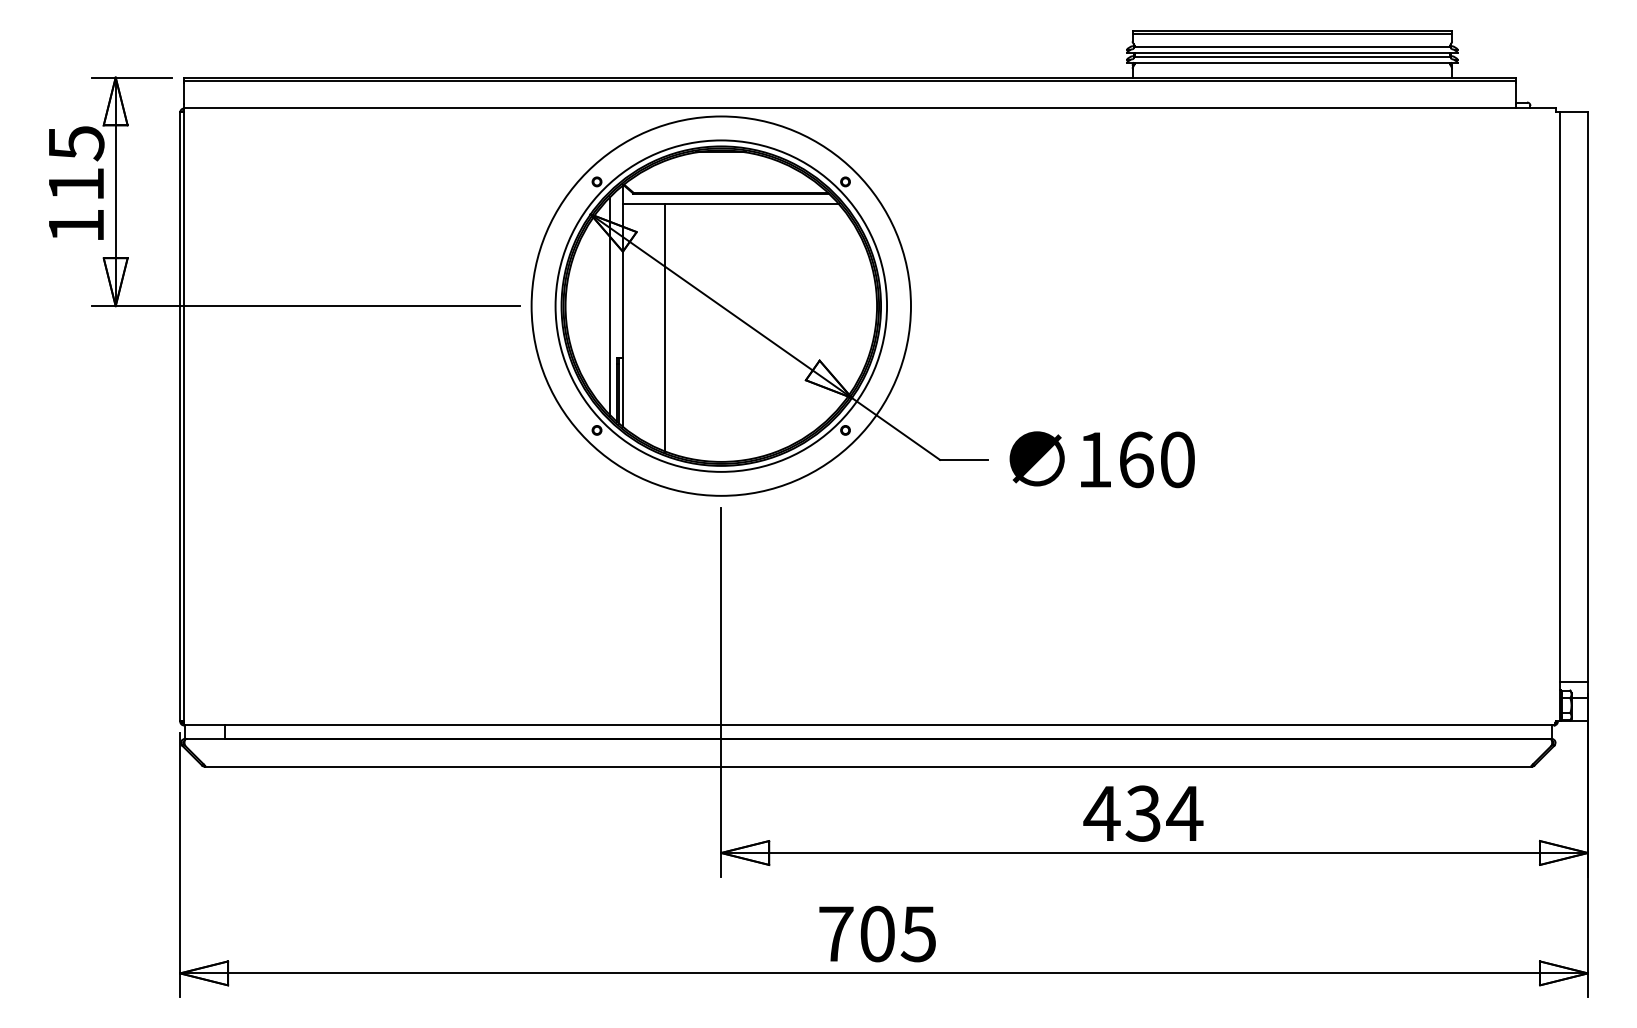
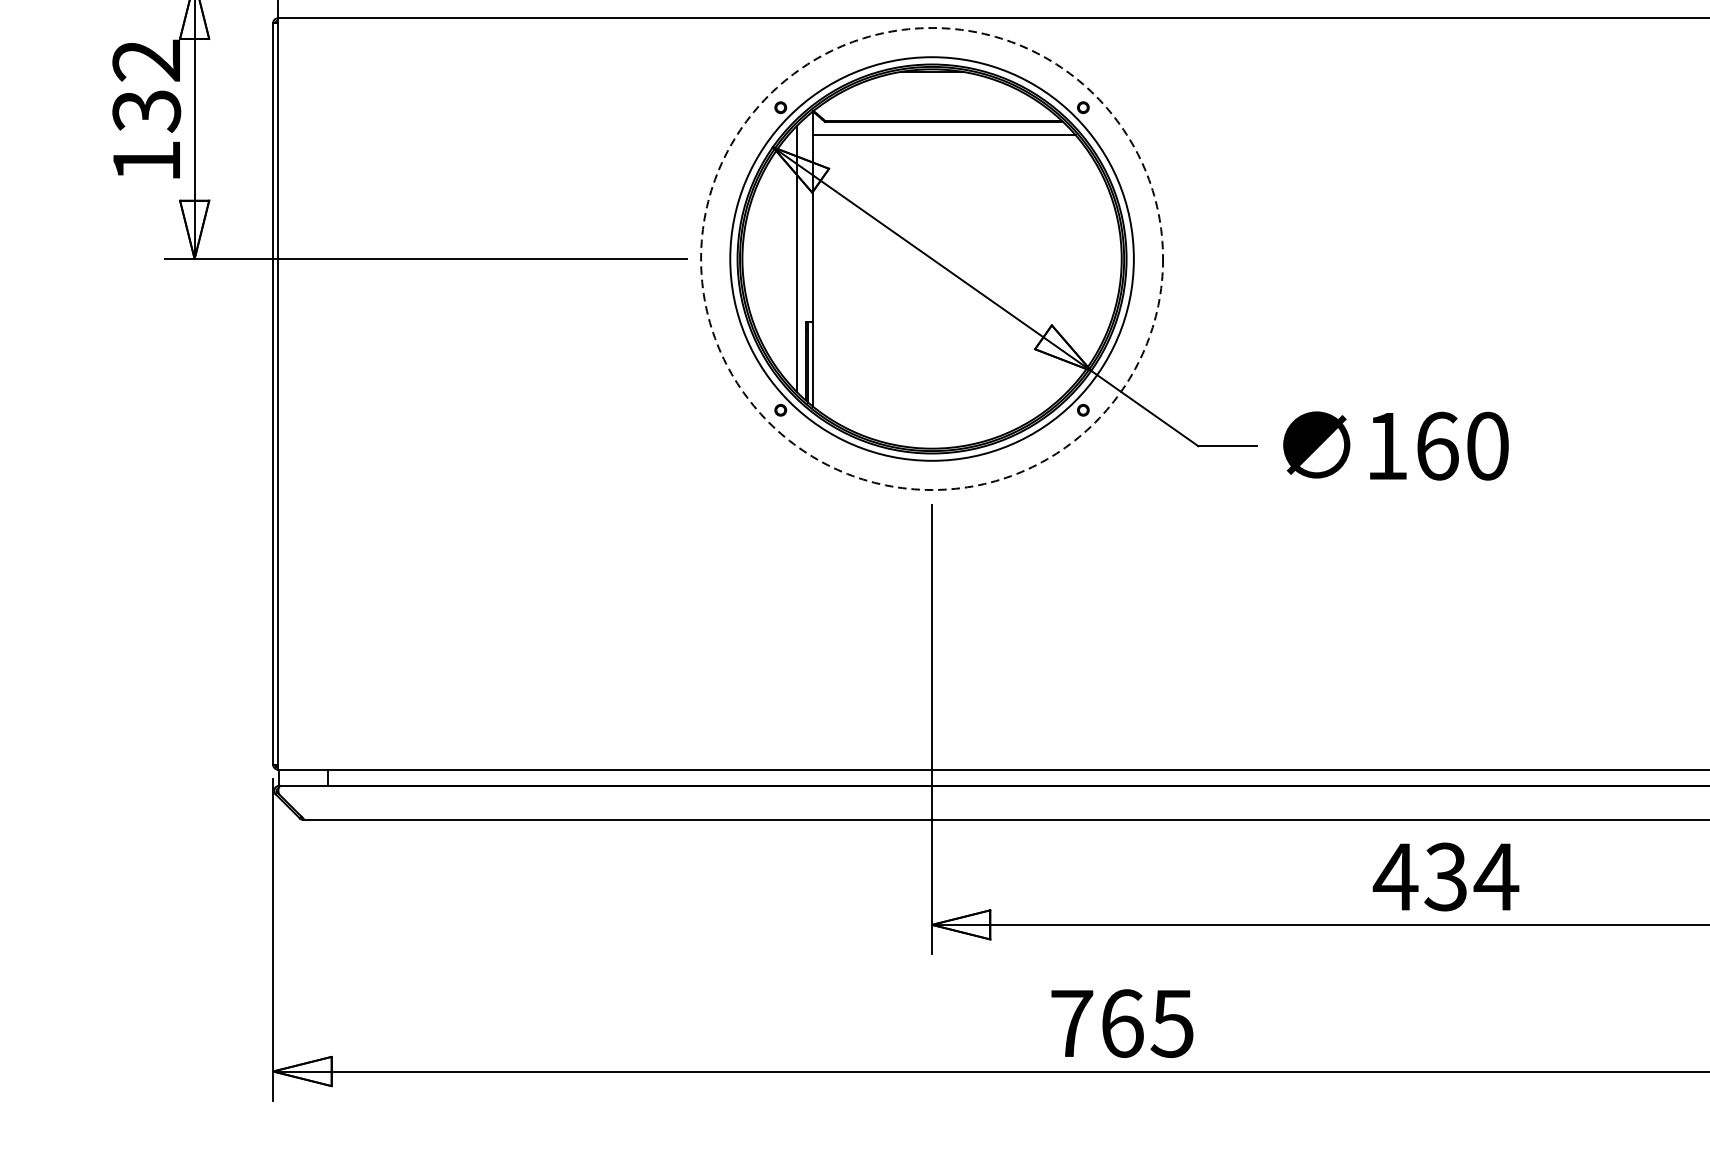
text: (76, 164) -> (146, 86), 115 -> 132
circle: (720, 305) -> (931, 258), solid -> dashed
line: (665, 327) -> (864, 284), removed
text: (877, 933) -> (1122, 1022), 705 -> 765

